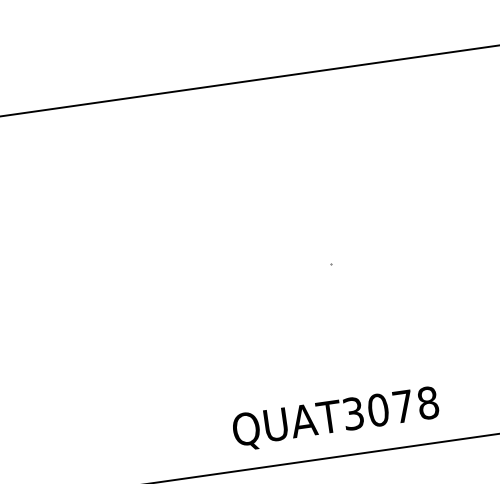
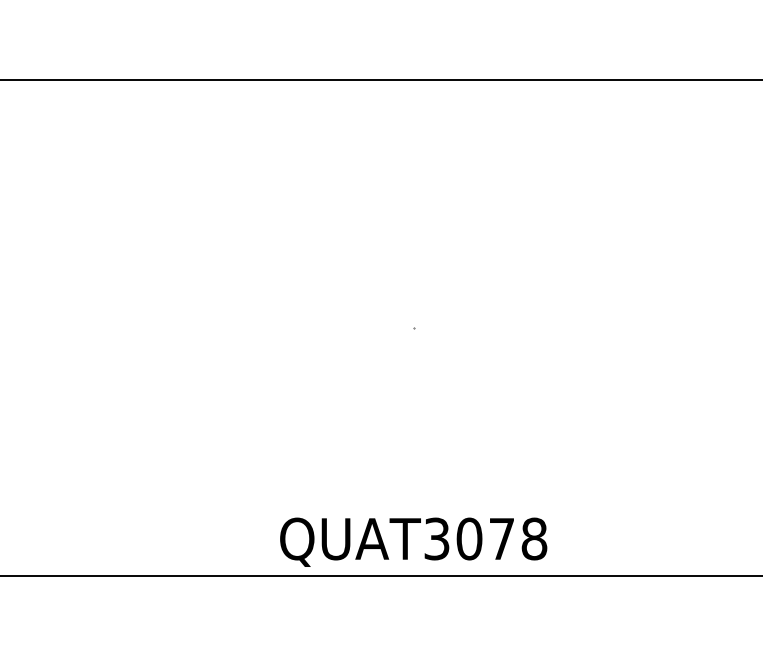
text: (335, 418) -> (413, 541), moved

